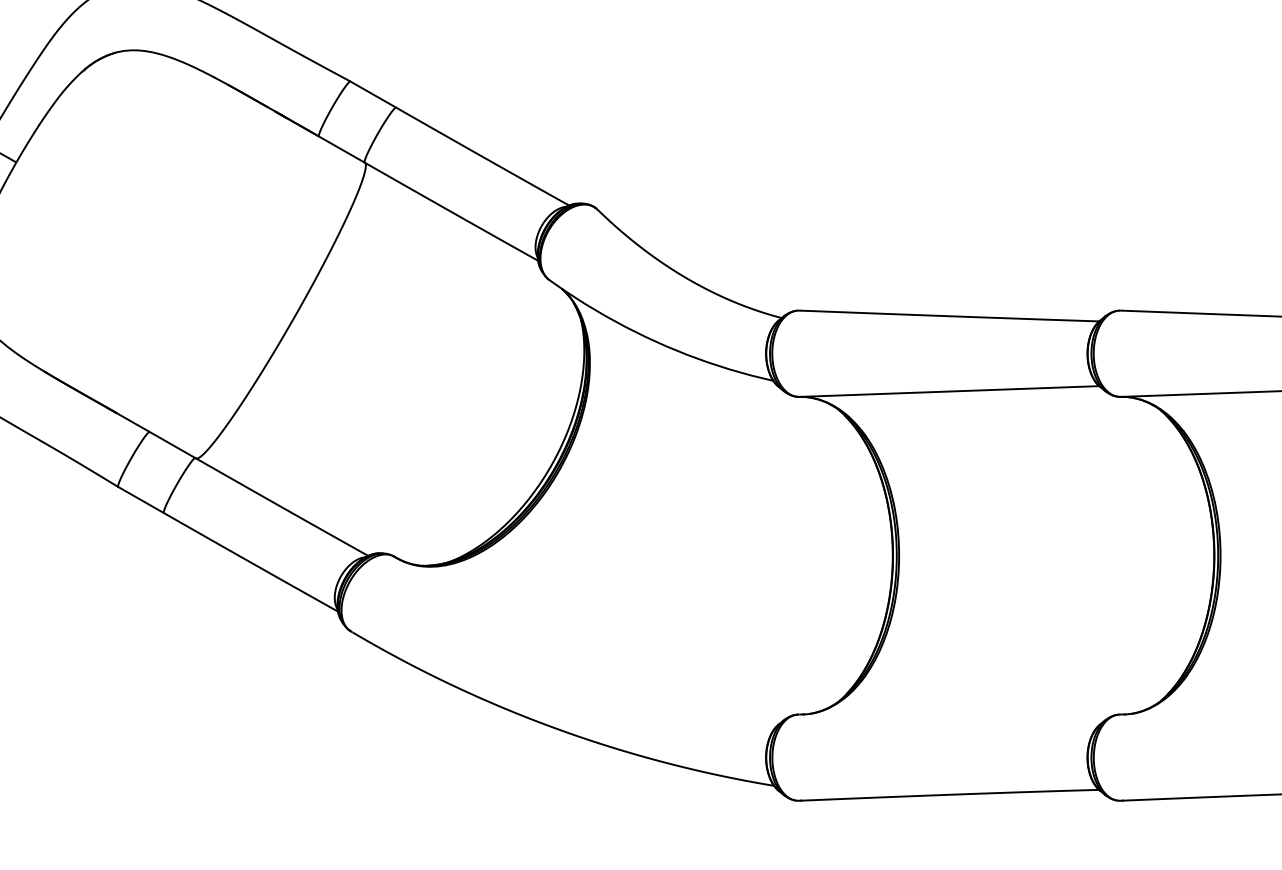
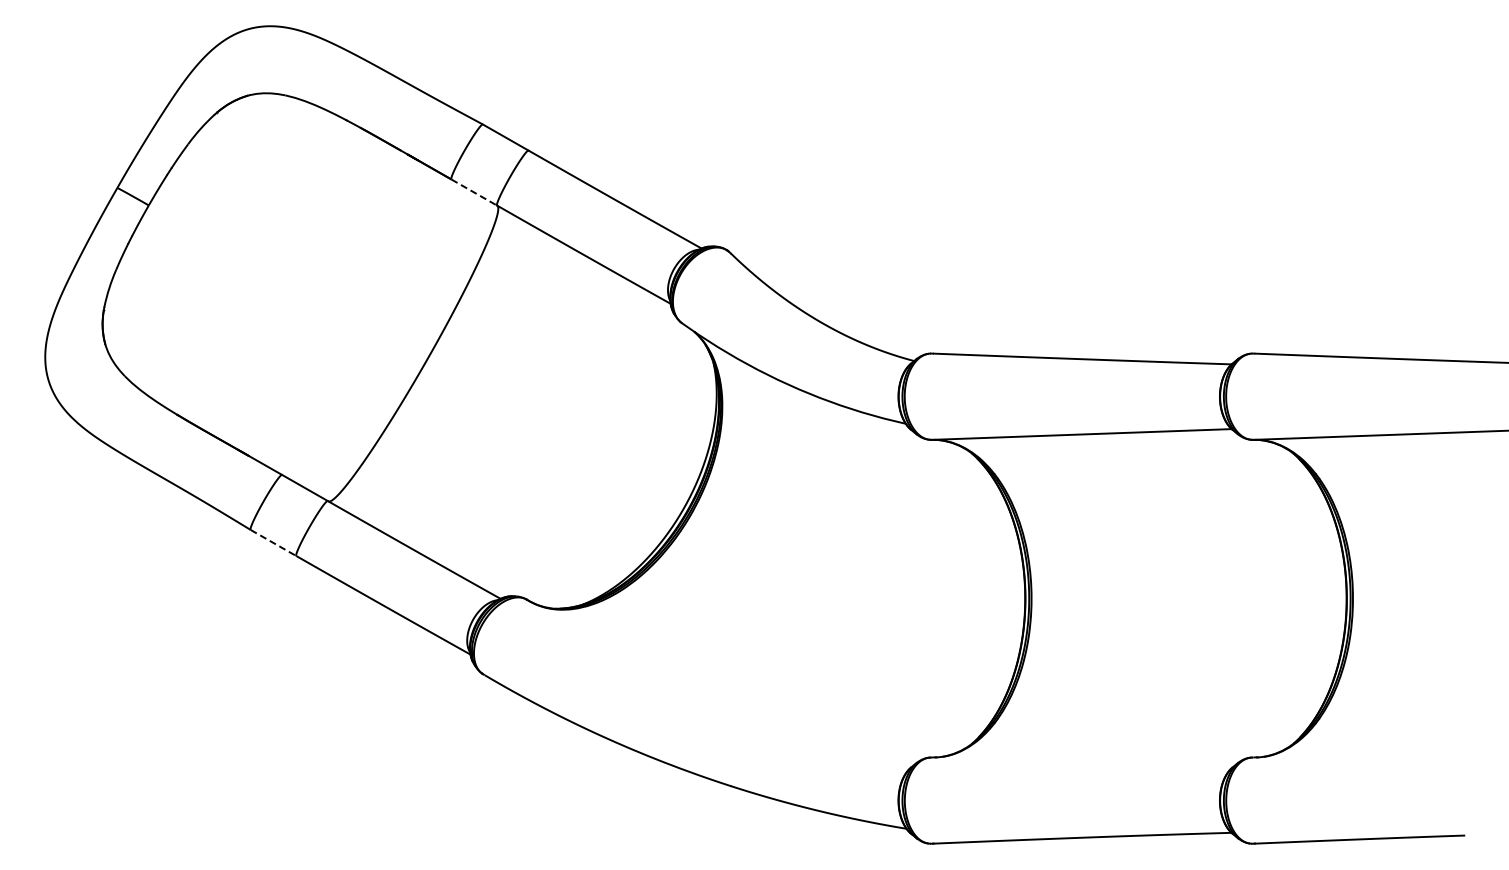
line: (342, 149) -> (474, 192), solid -> dashed
line: (141, 500) -> (273, 543), solid -> dashed

